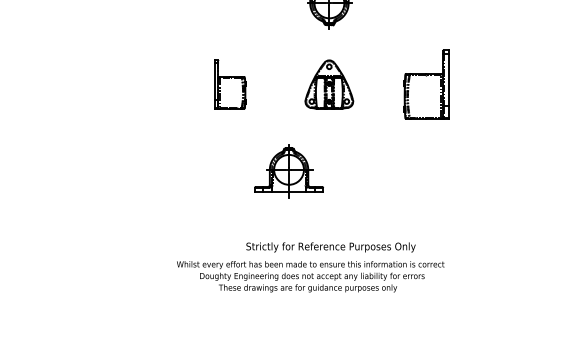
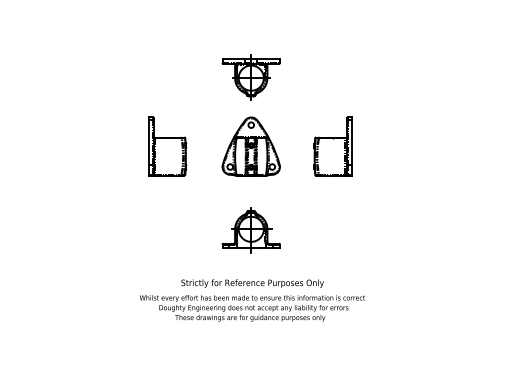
part: (229, 84) -> (167, 146), size x1.43
part: (328, 84) -> (250, 146), size x1.43
part: (288, 171) -> (250, 230), moved
text: (310, 276) -> (252, 308), moved

